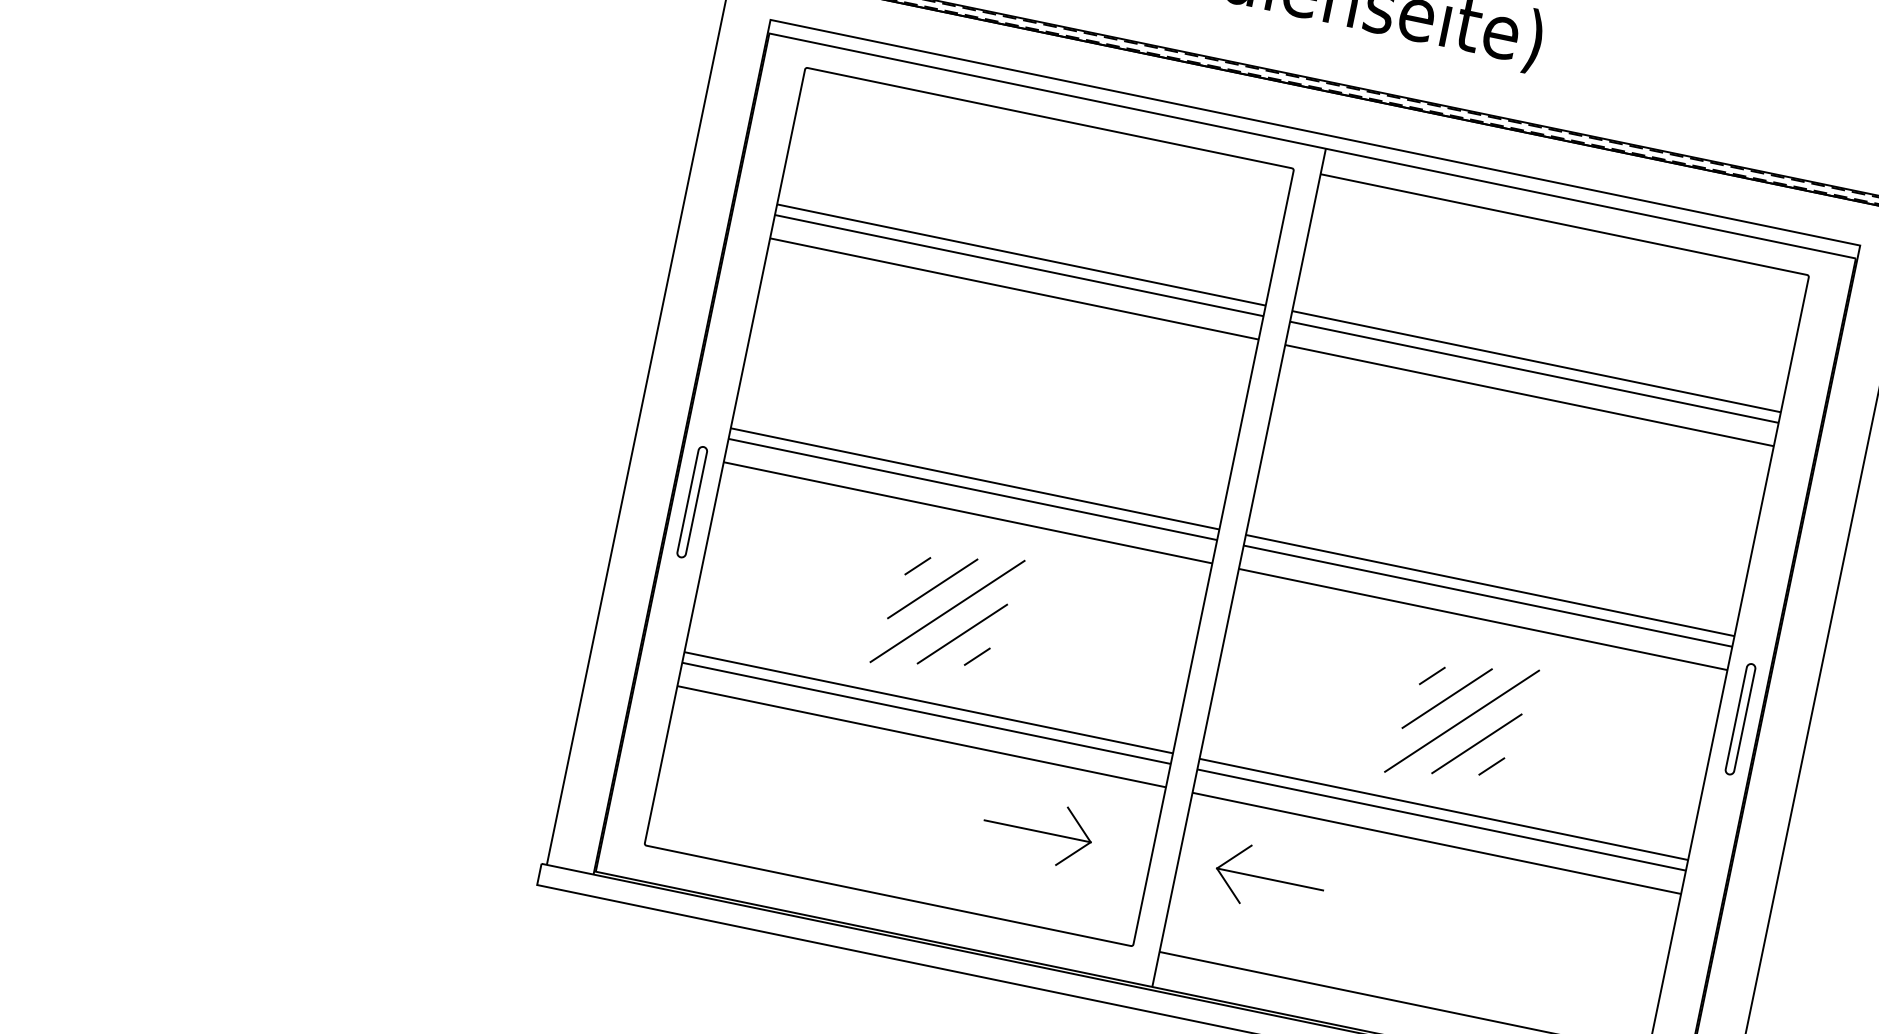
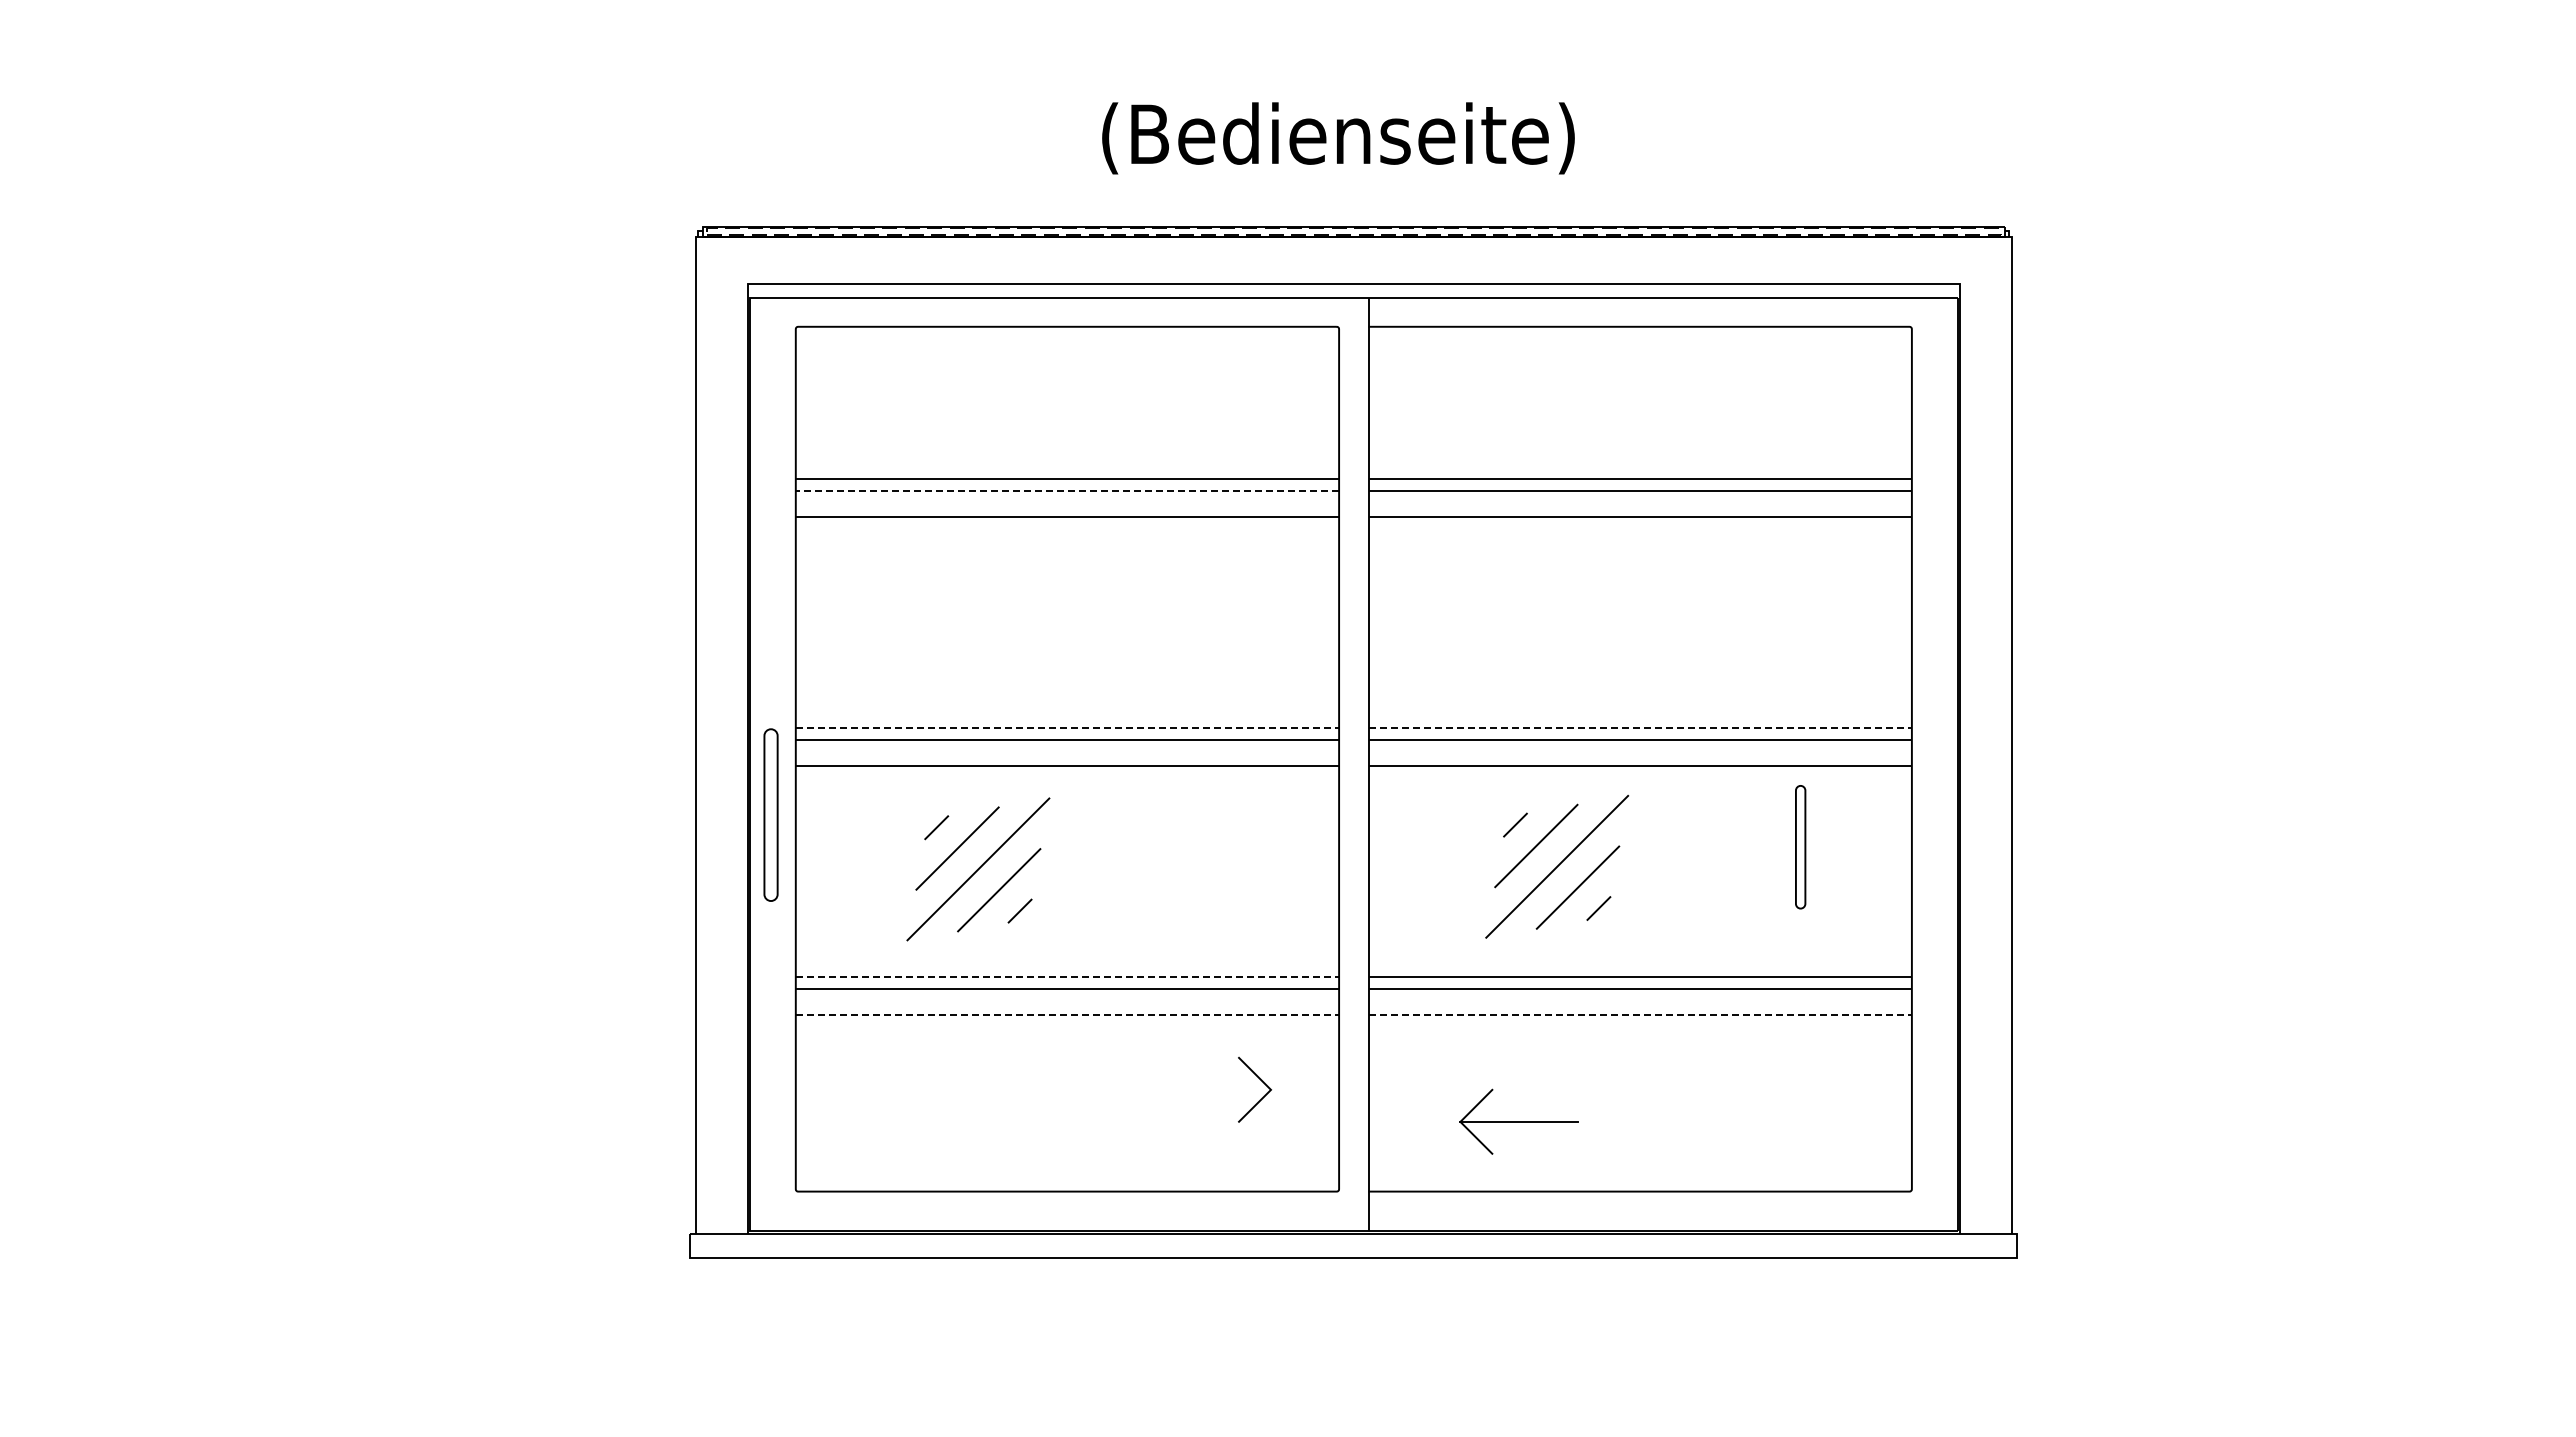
line: (1019, 265) -> (1067, 490), solid -> dashed
line: (975, 478) -> (1067, 727), solid -> dashed
part: (691, 502) -> (770, 815), size x1.4
line: (1490, 585) -> (1640, 727), solid -> dashed
part: (947, 611) -> (978, 869), moved
line: (928, 702) -> (1067, 976), solid -> dashed
part: (1740, 719) -> (1800, 847), moved
part: (1462, 721) -> (1557, 866), moved
line: (921, 736) -> (1067, 1014), solid -> dashed
line: (1038, 831) -> (1212, 1089), removed
line: (1437, 843) -> (1640, 1014), solid -> dashed
part: (1269, 878) -> (1518, 1121), moved

